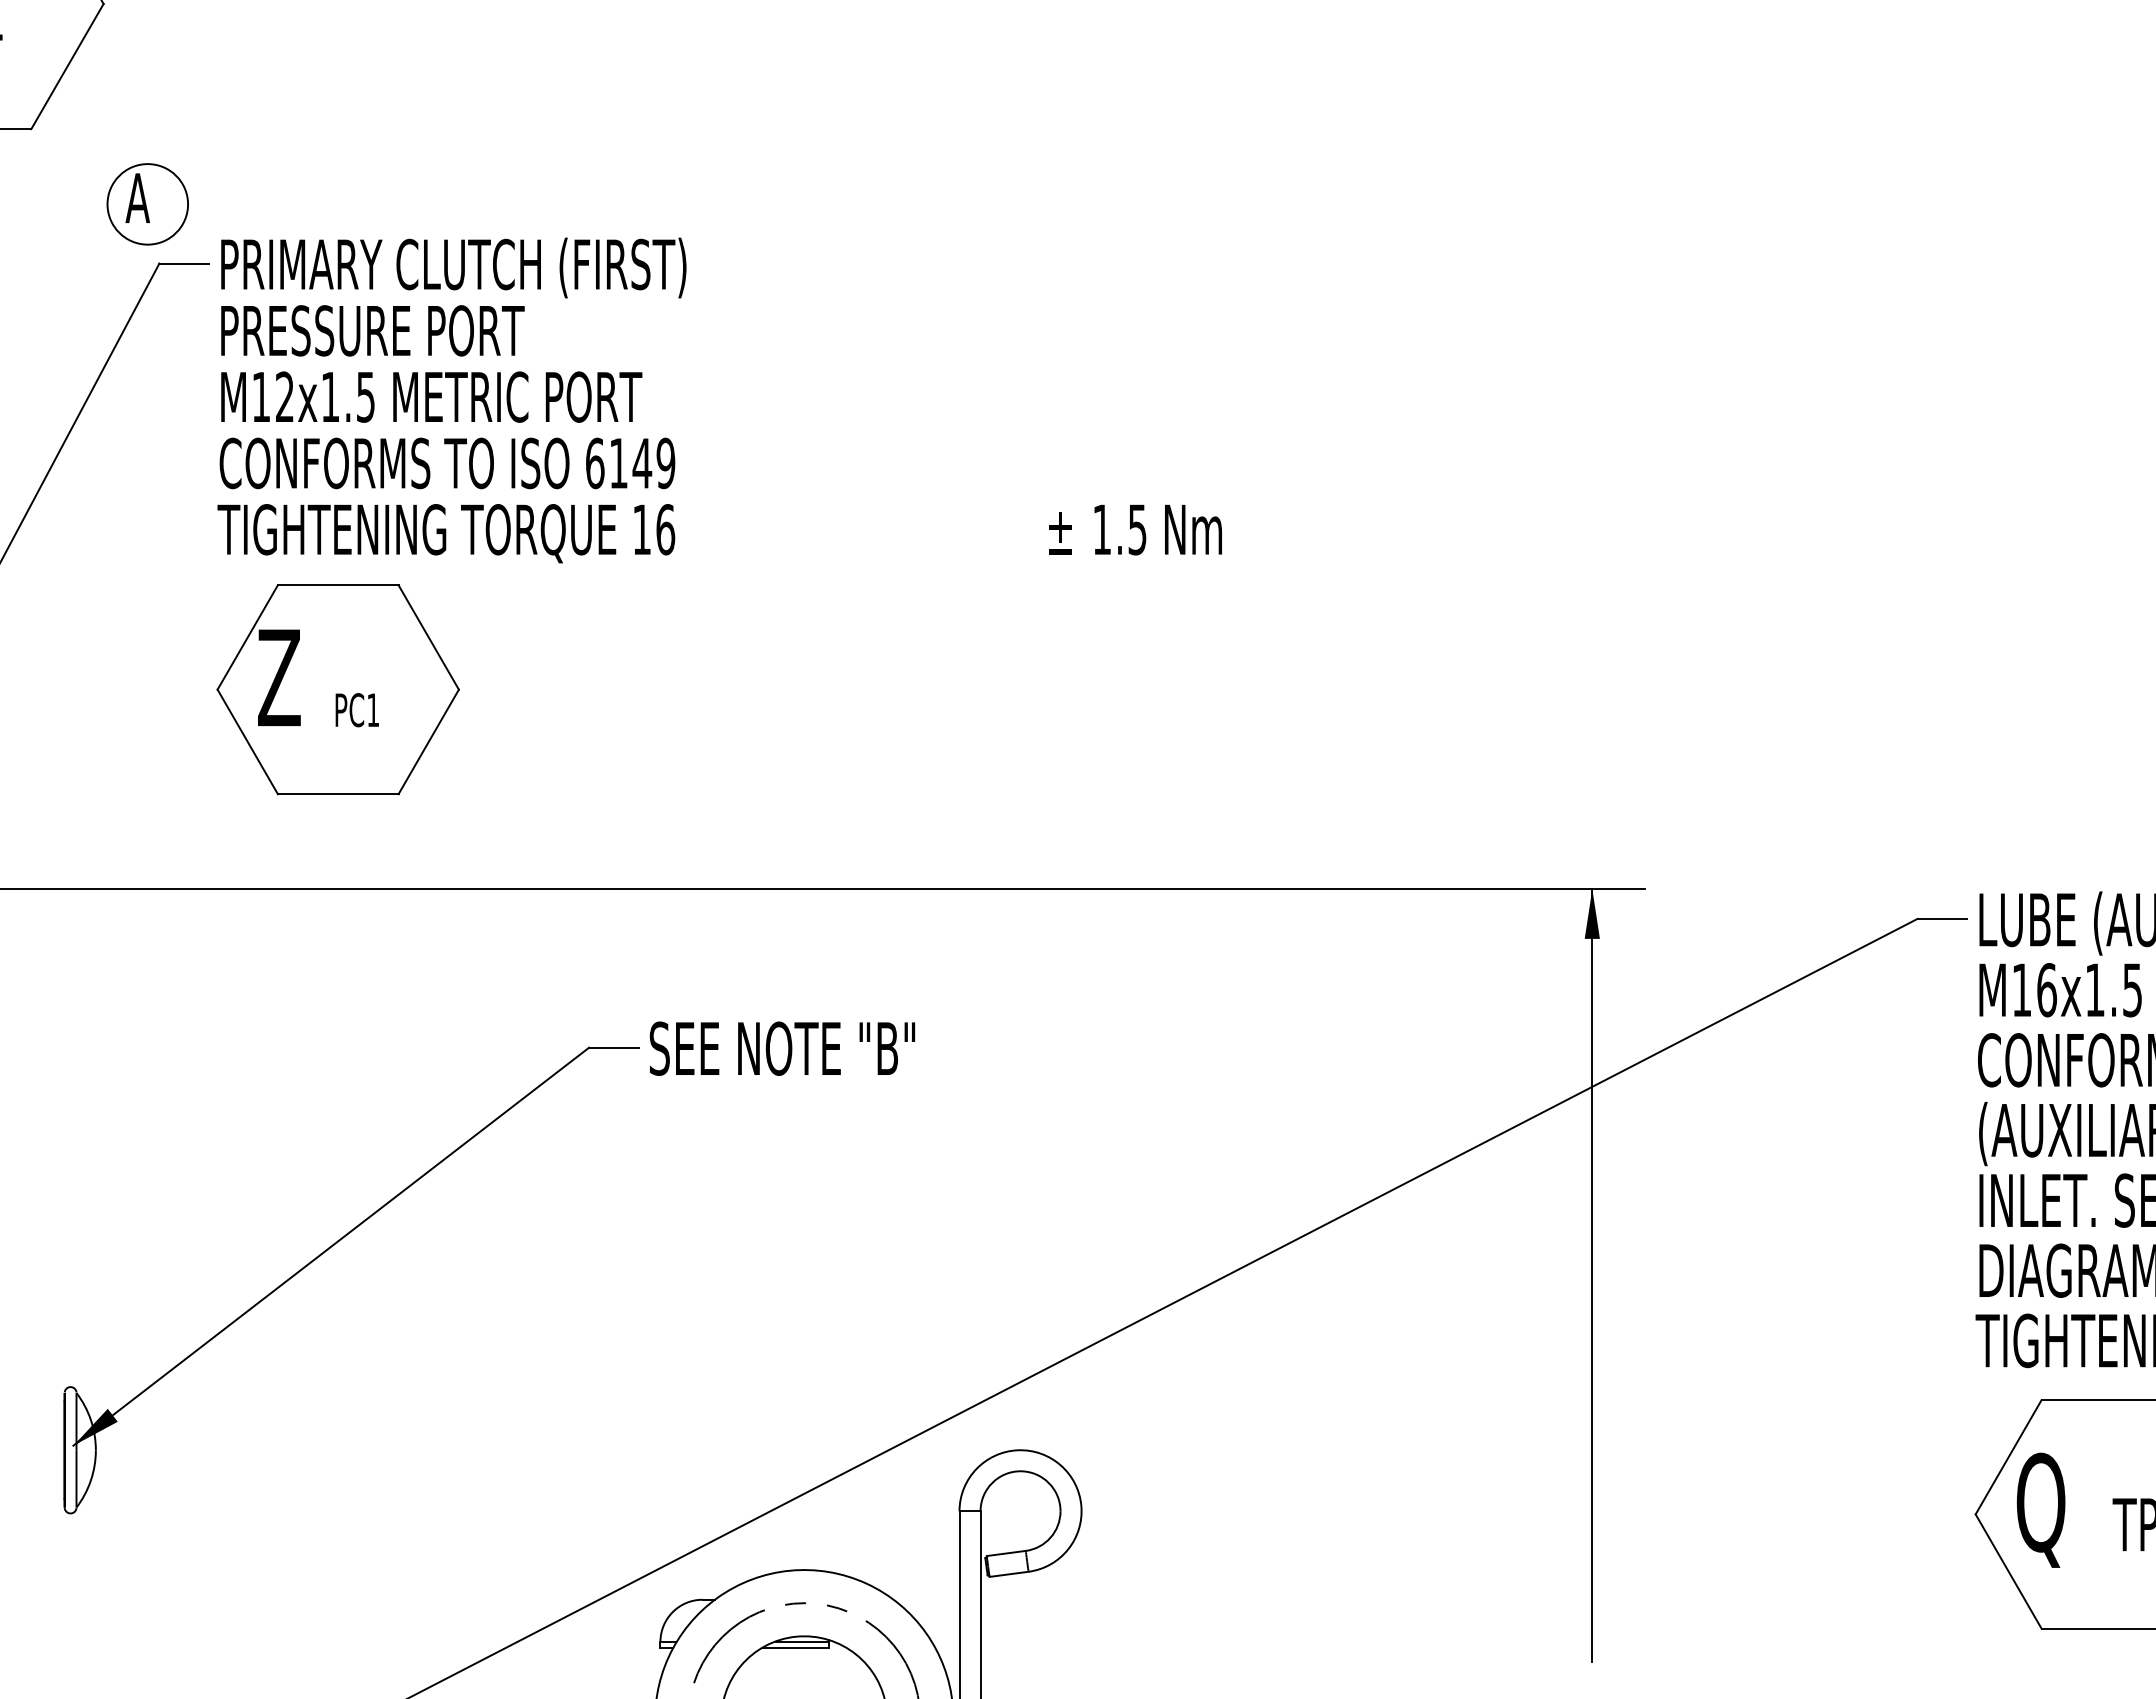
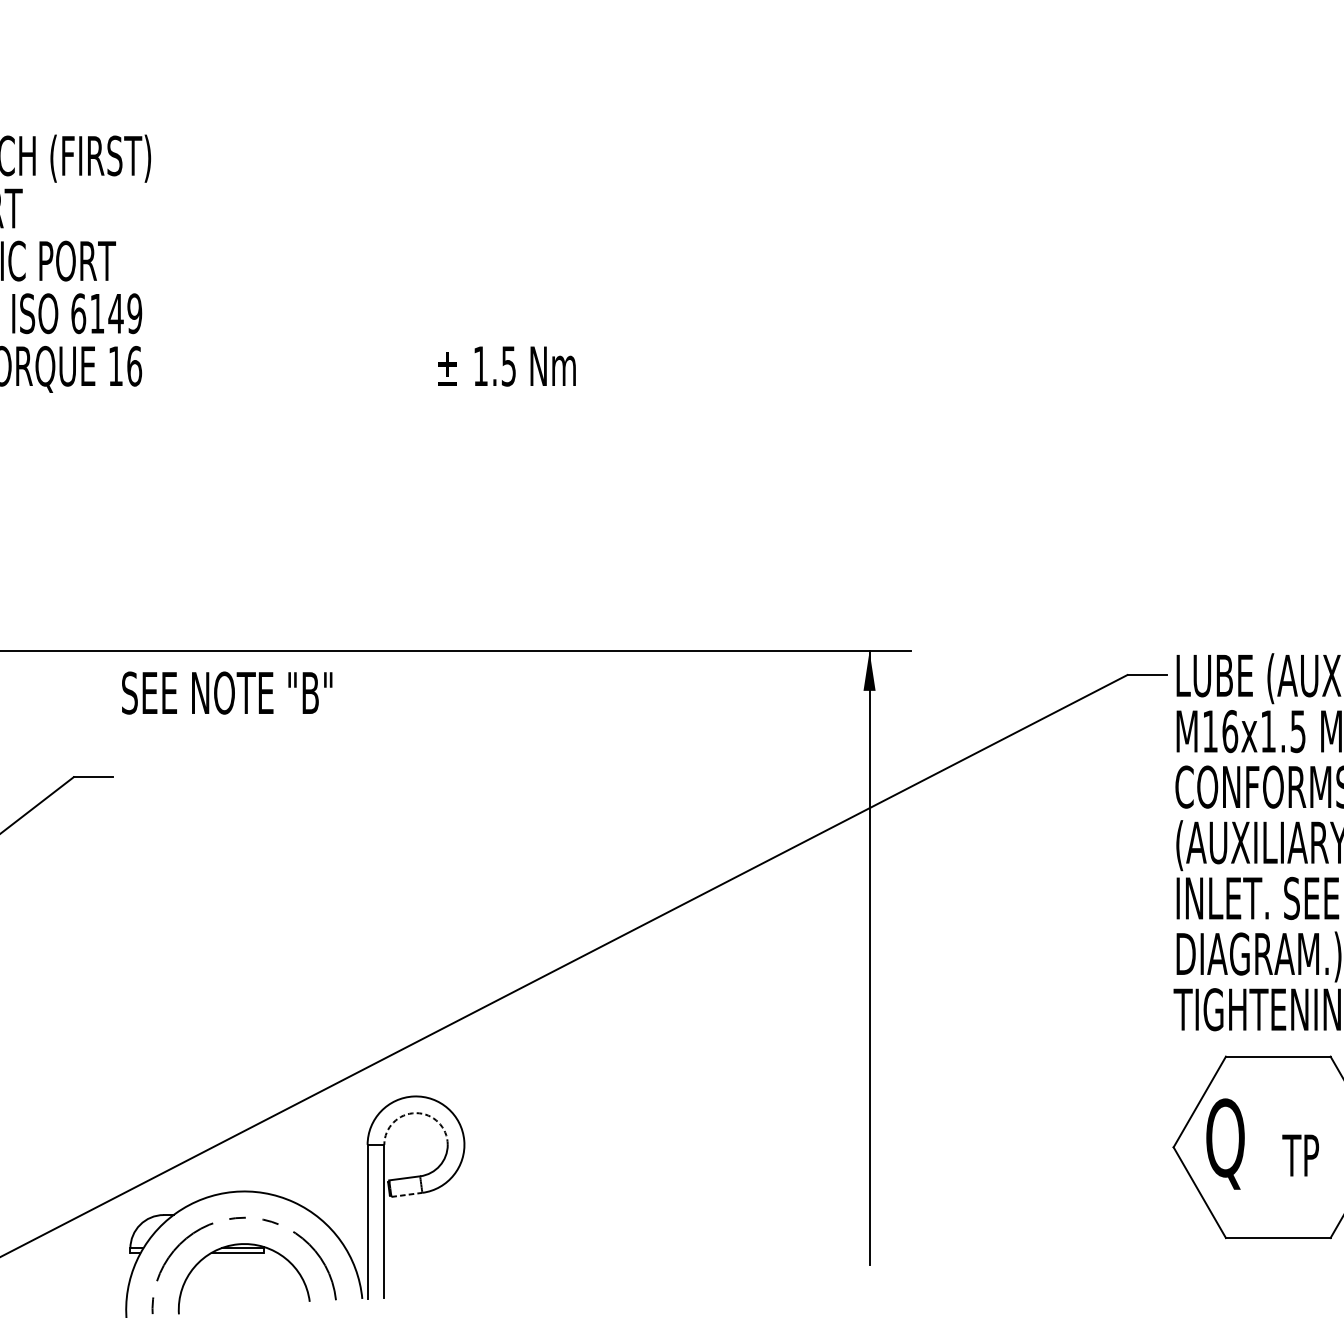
text: (782, 1048) -> (227, 692), moved
arc: (1020, 1471) -> (416, 1113), solid -> dashed
line: (1009, 1574) -> (407, 1195), solid -> dashed

